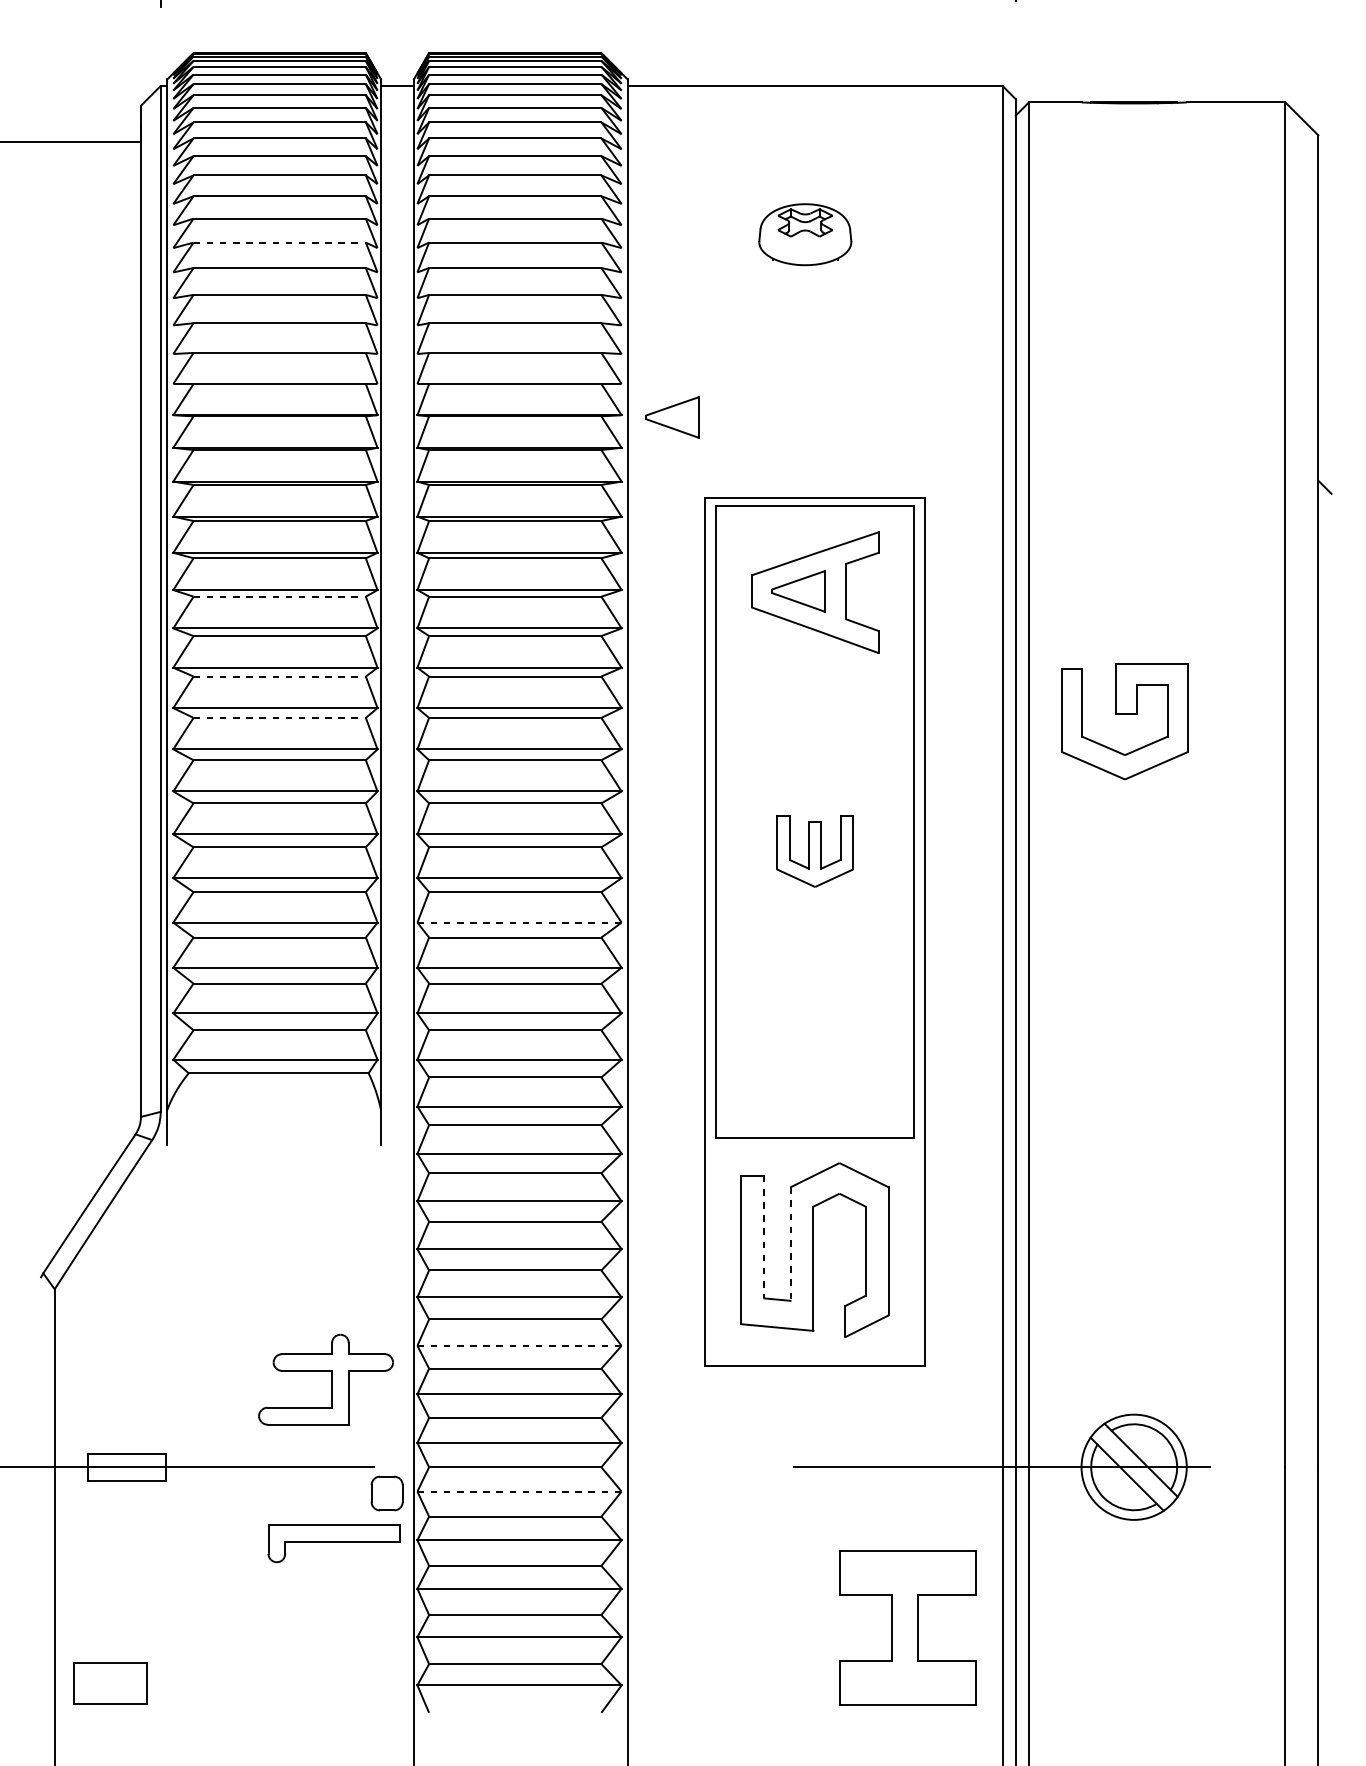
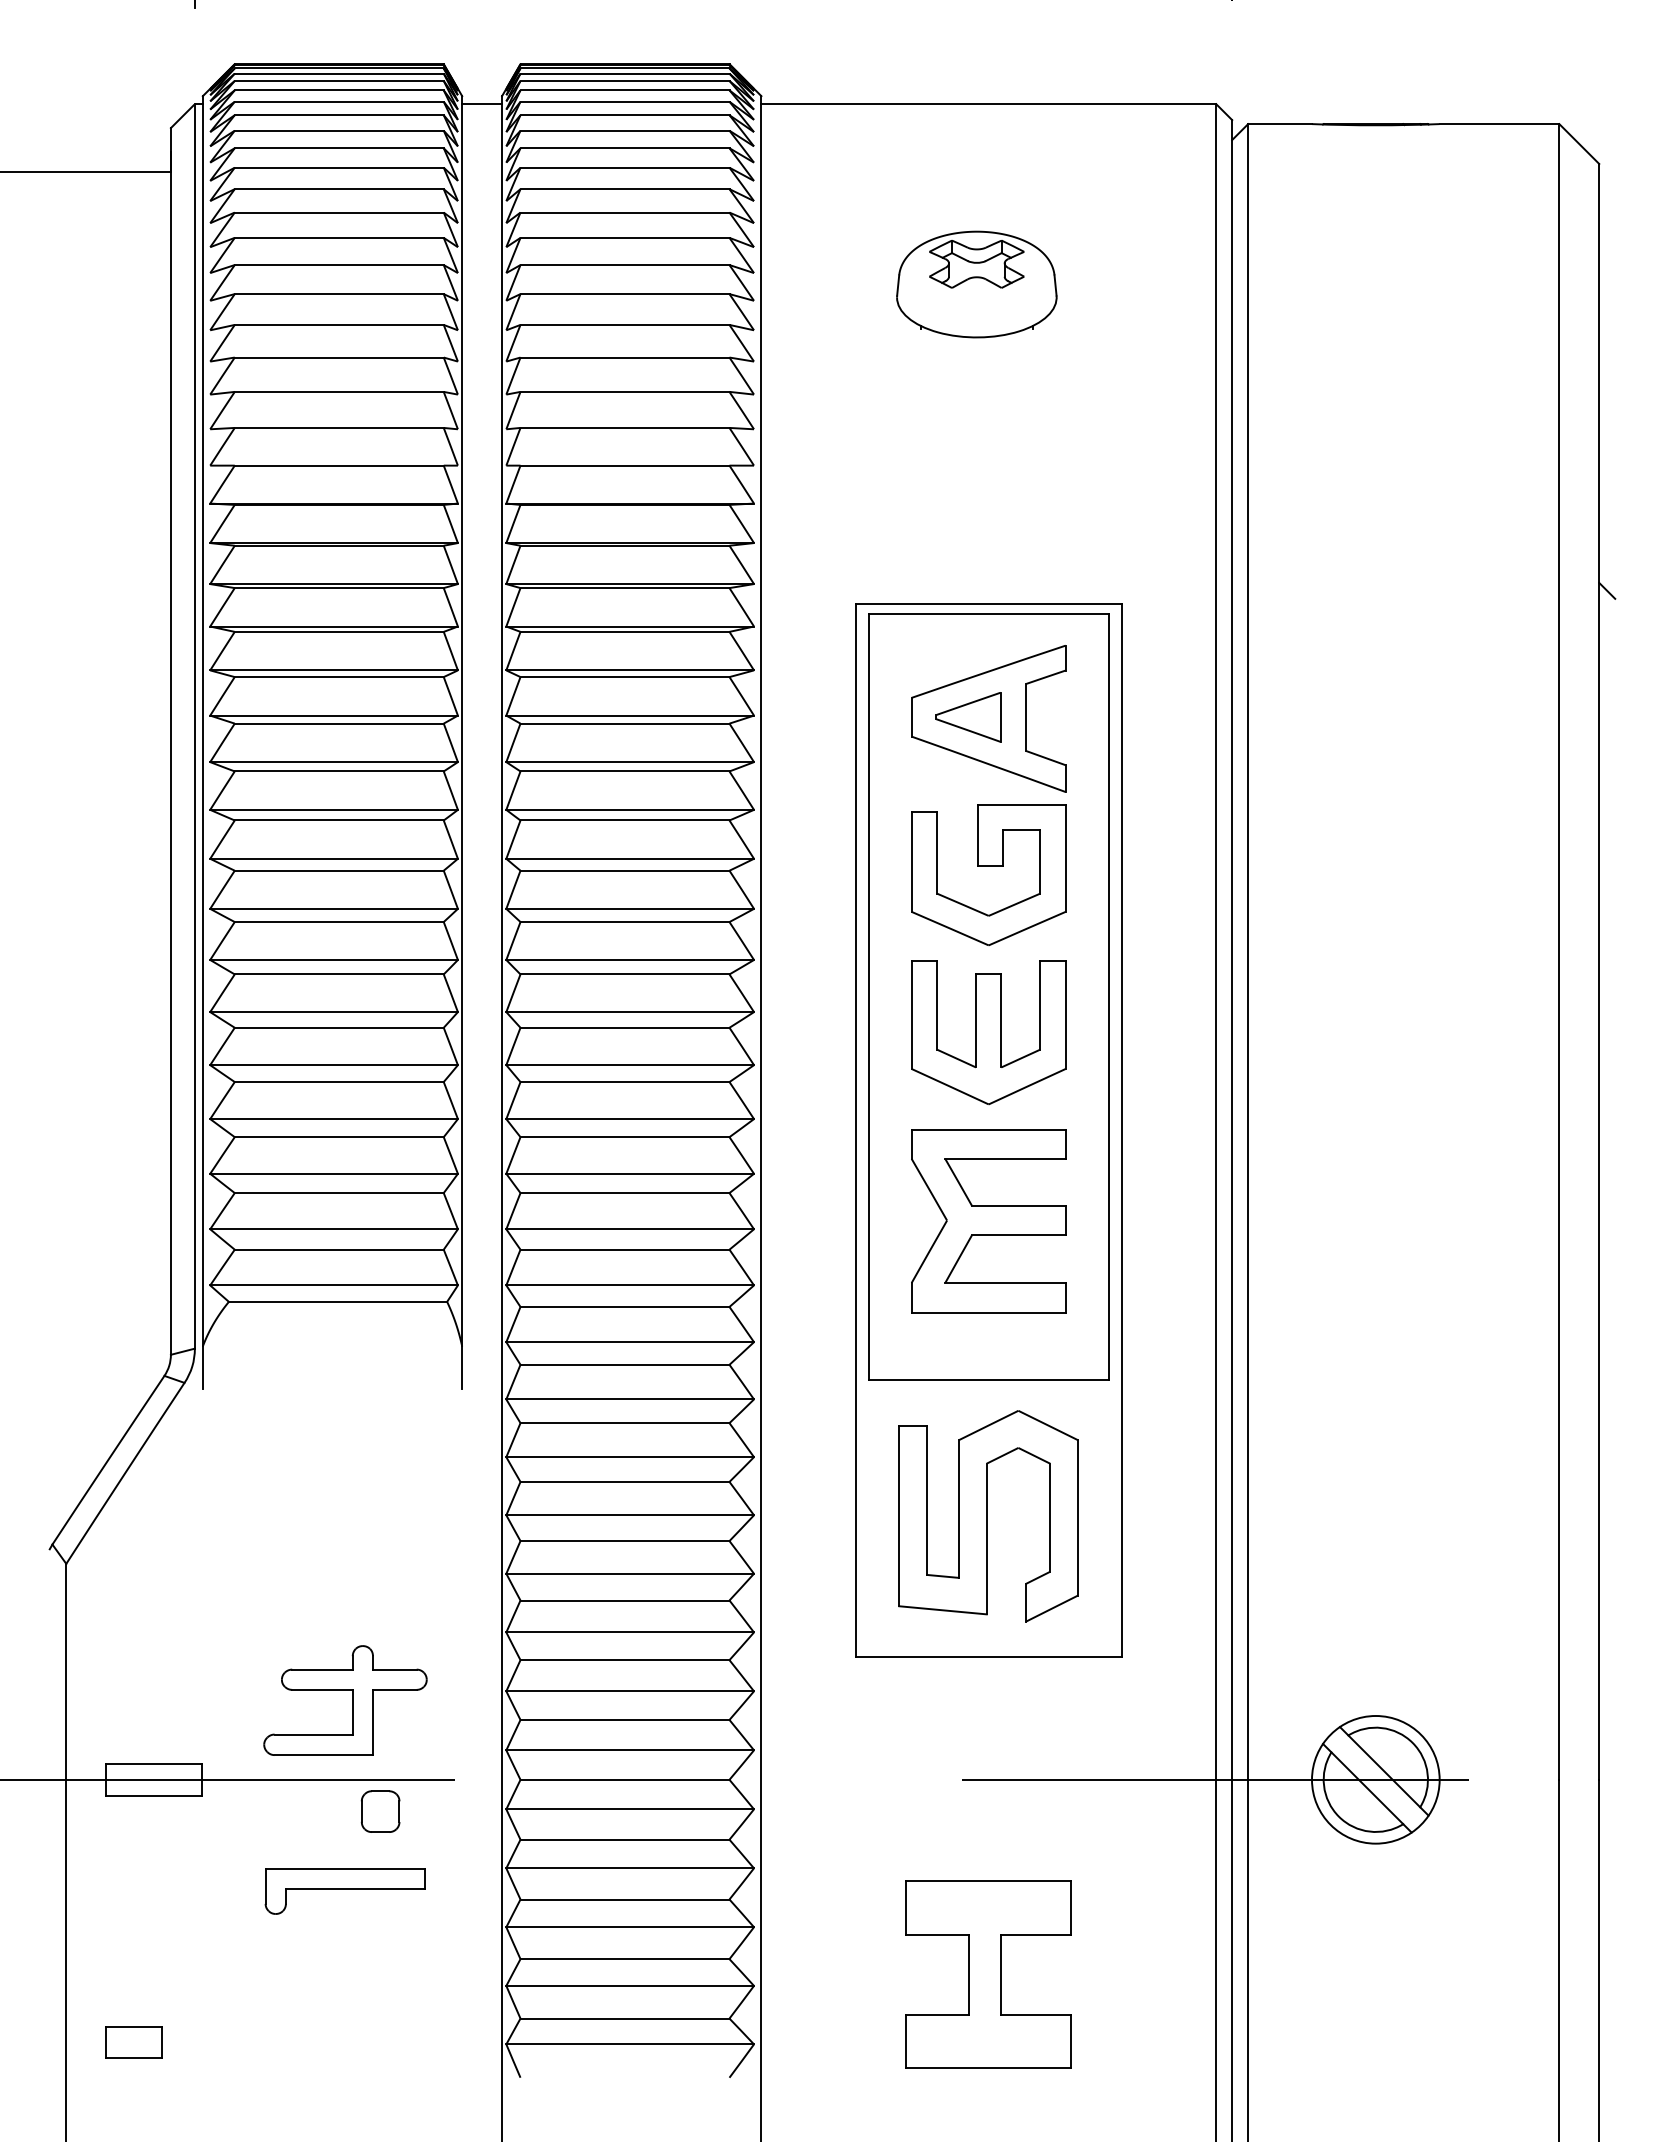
part: (804, 234) -> (976, 284), size x1.43
line: (279, 242) -> (339, 294), dashed -> solid
part: (672, 417) -> (815, 506), removed
line: (279, 596) -> (339, 723), dashed -> solid
line: (279, 676) -> (339, 820), dashed -> solid
part: (1124, 714) -> (988, 866), moved
line: (279, 717) -> (339, 870), dashed -> solid
part: (814, 851) -> (988, 1032), size x1.67
line: (519, 922) -> (630, 1119), dashed -> solid
part: (814, 1007) -> (988, 1221), added
line: (764, 1237) -> (927, 1501), dashed -> solid
line: (790, 1244) -> (958, 1509), dashed -> solid
line: (519, 1345) -> (630, 1632), dashed -> solid
part: (331, 1379) -> (352, 1700), moved
line: (519, 1491) -> (630, 1809), dashed -> solid
part: (387, 1493) -> (380, 1811), moved
part: (333, 1543) -> (344, 1891), moved
part: (908, 1627) -> (988, 1974), moved
part: (110, 1683) -> (133, 2042), size x0.62

